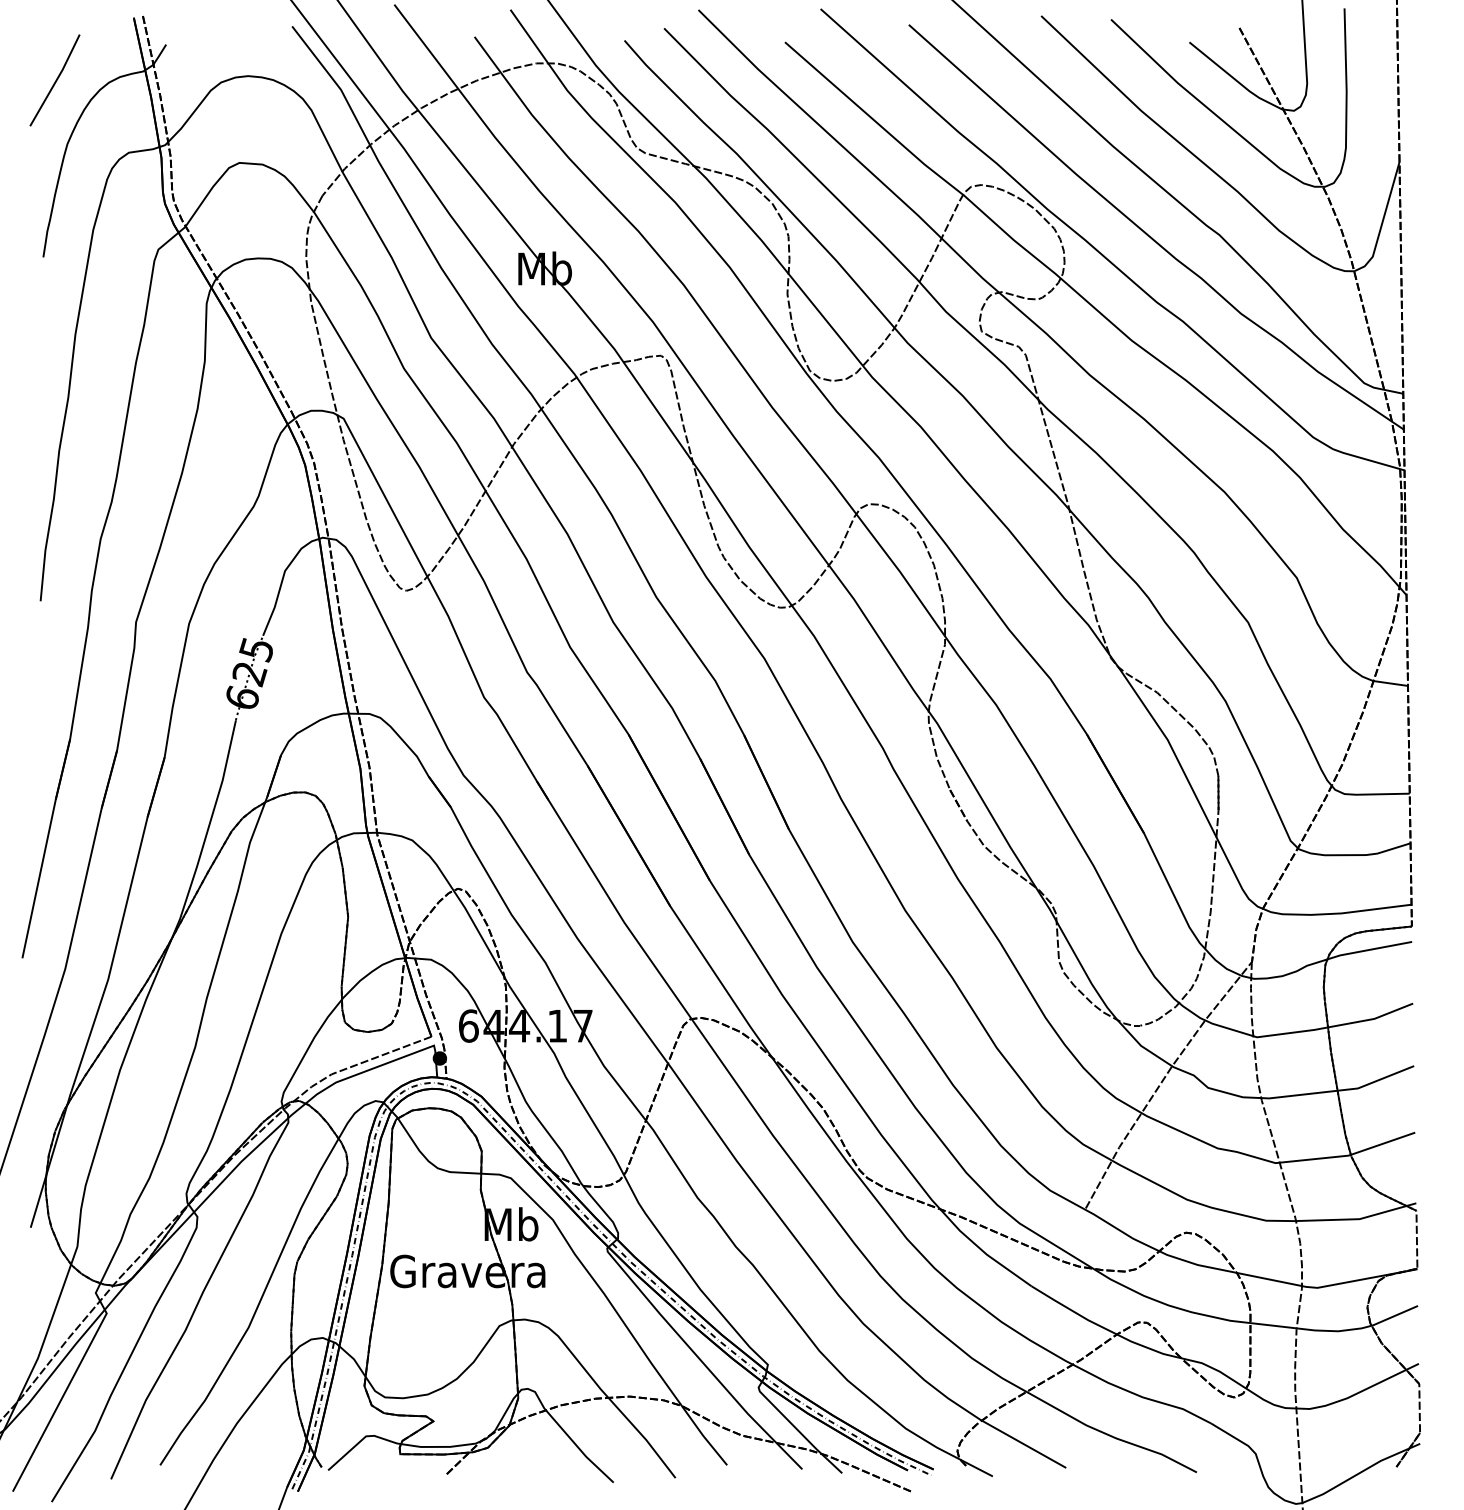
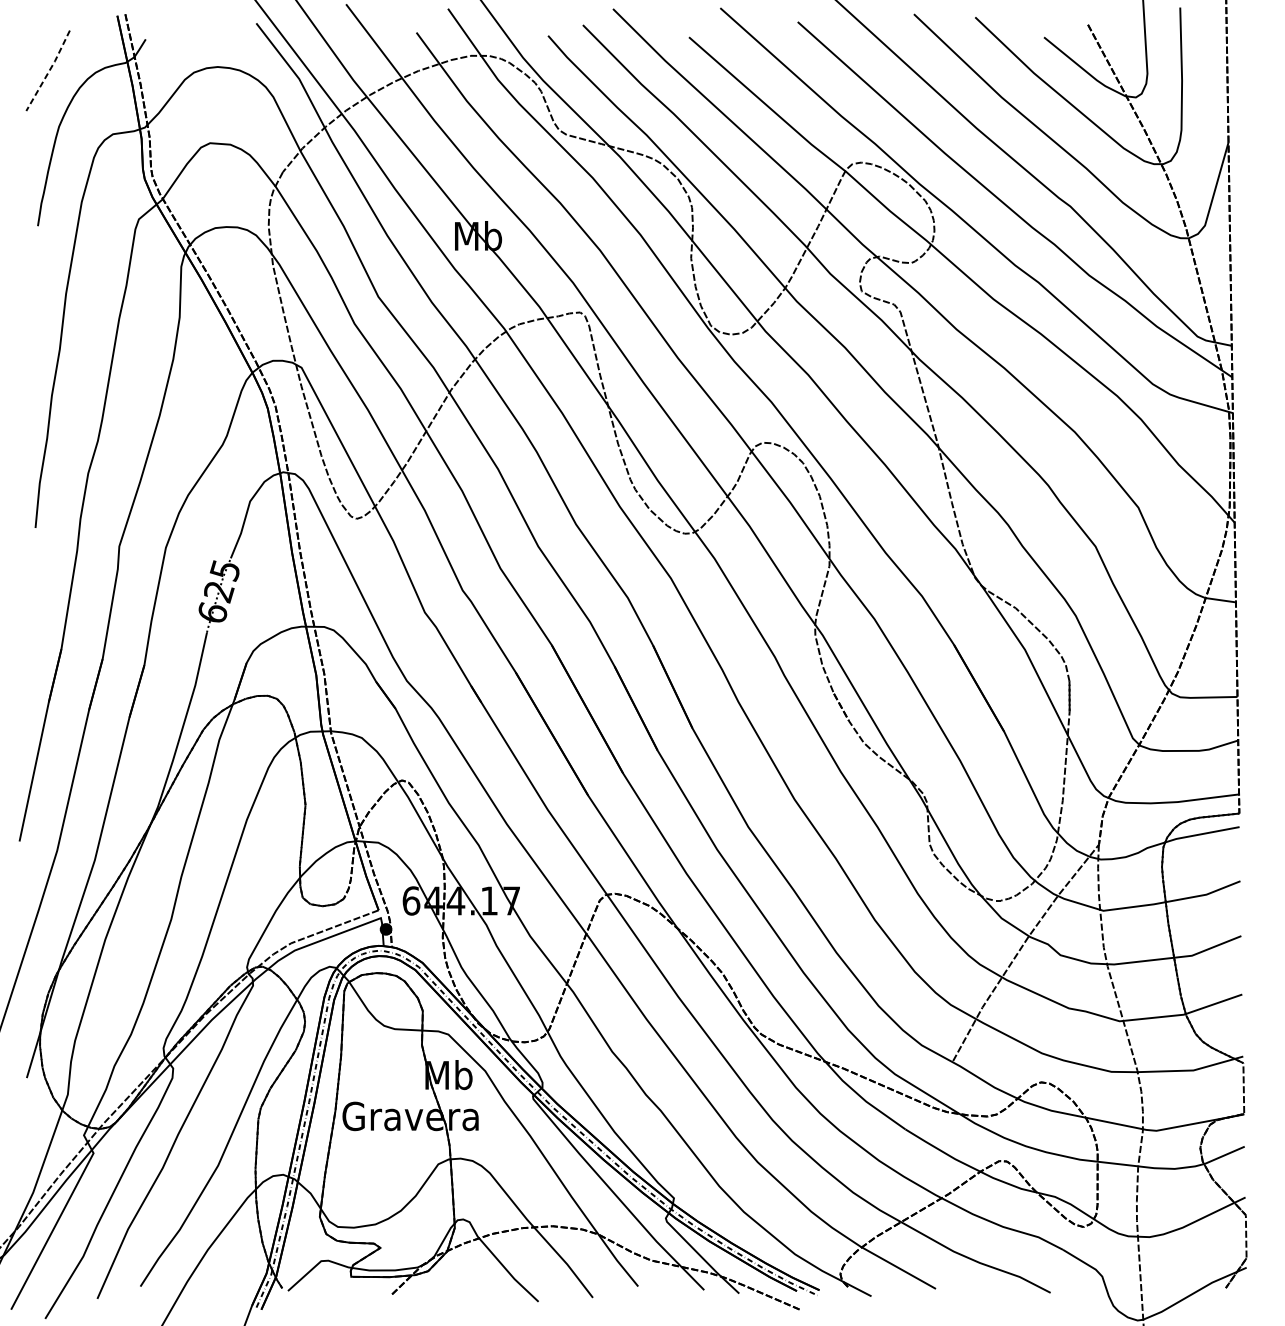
line: (56, 81) -> (49, 71), solid -> dashed

